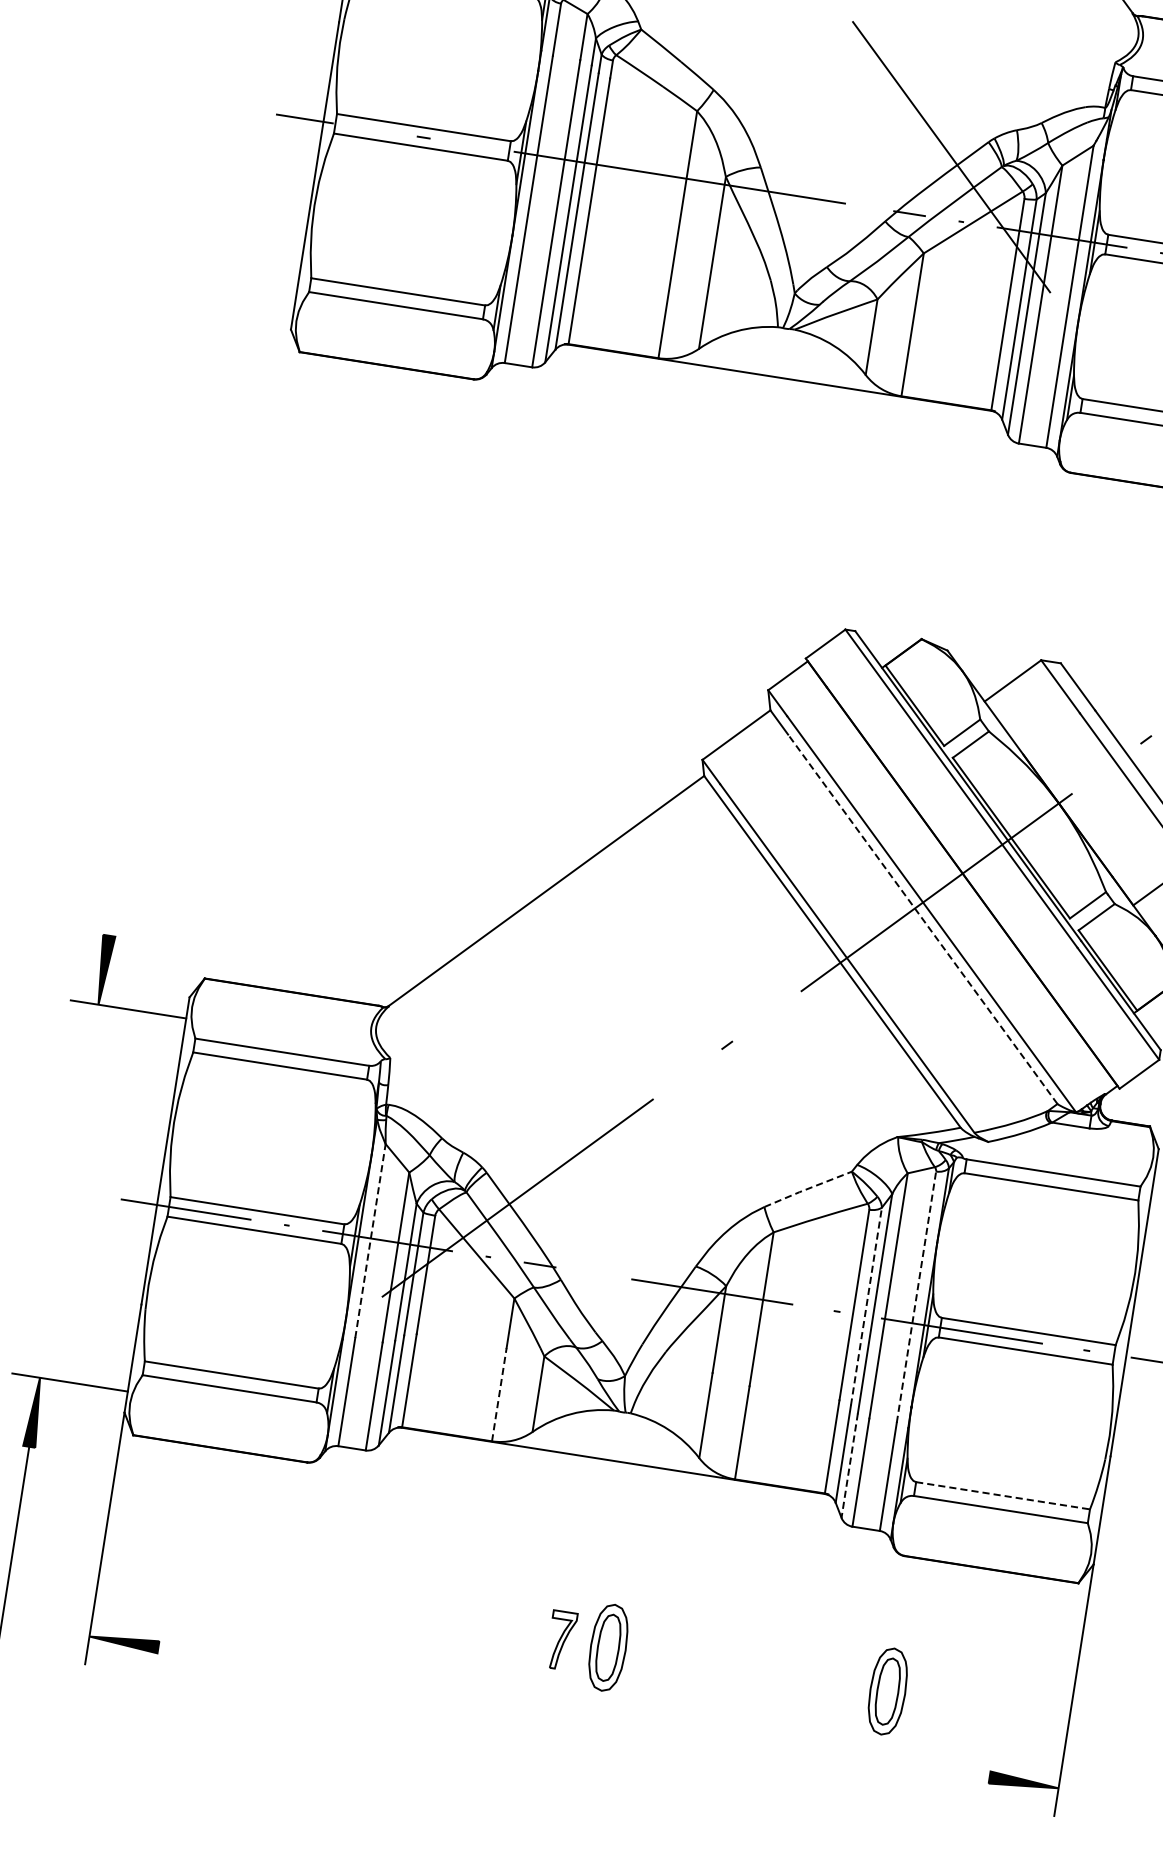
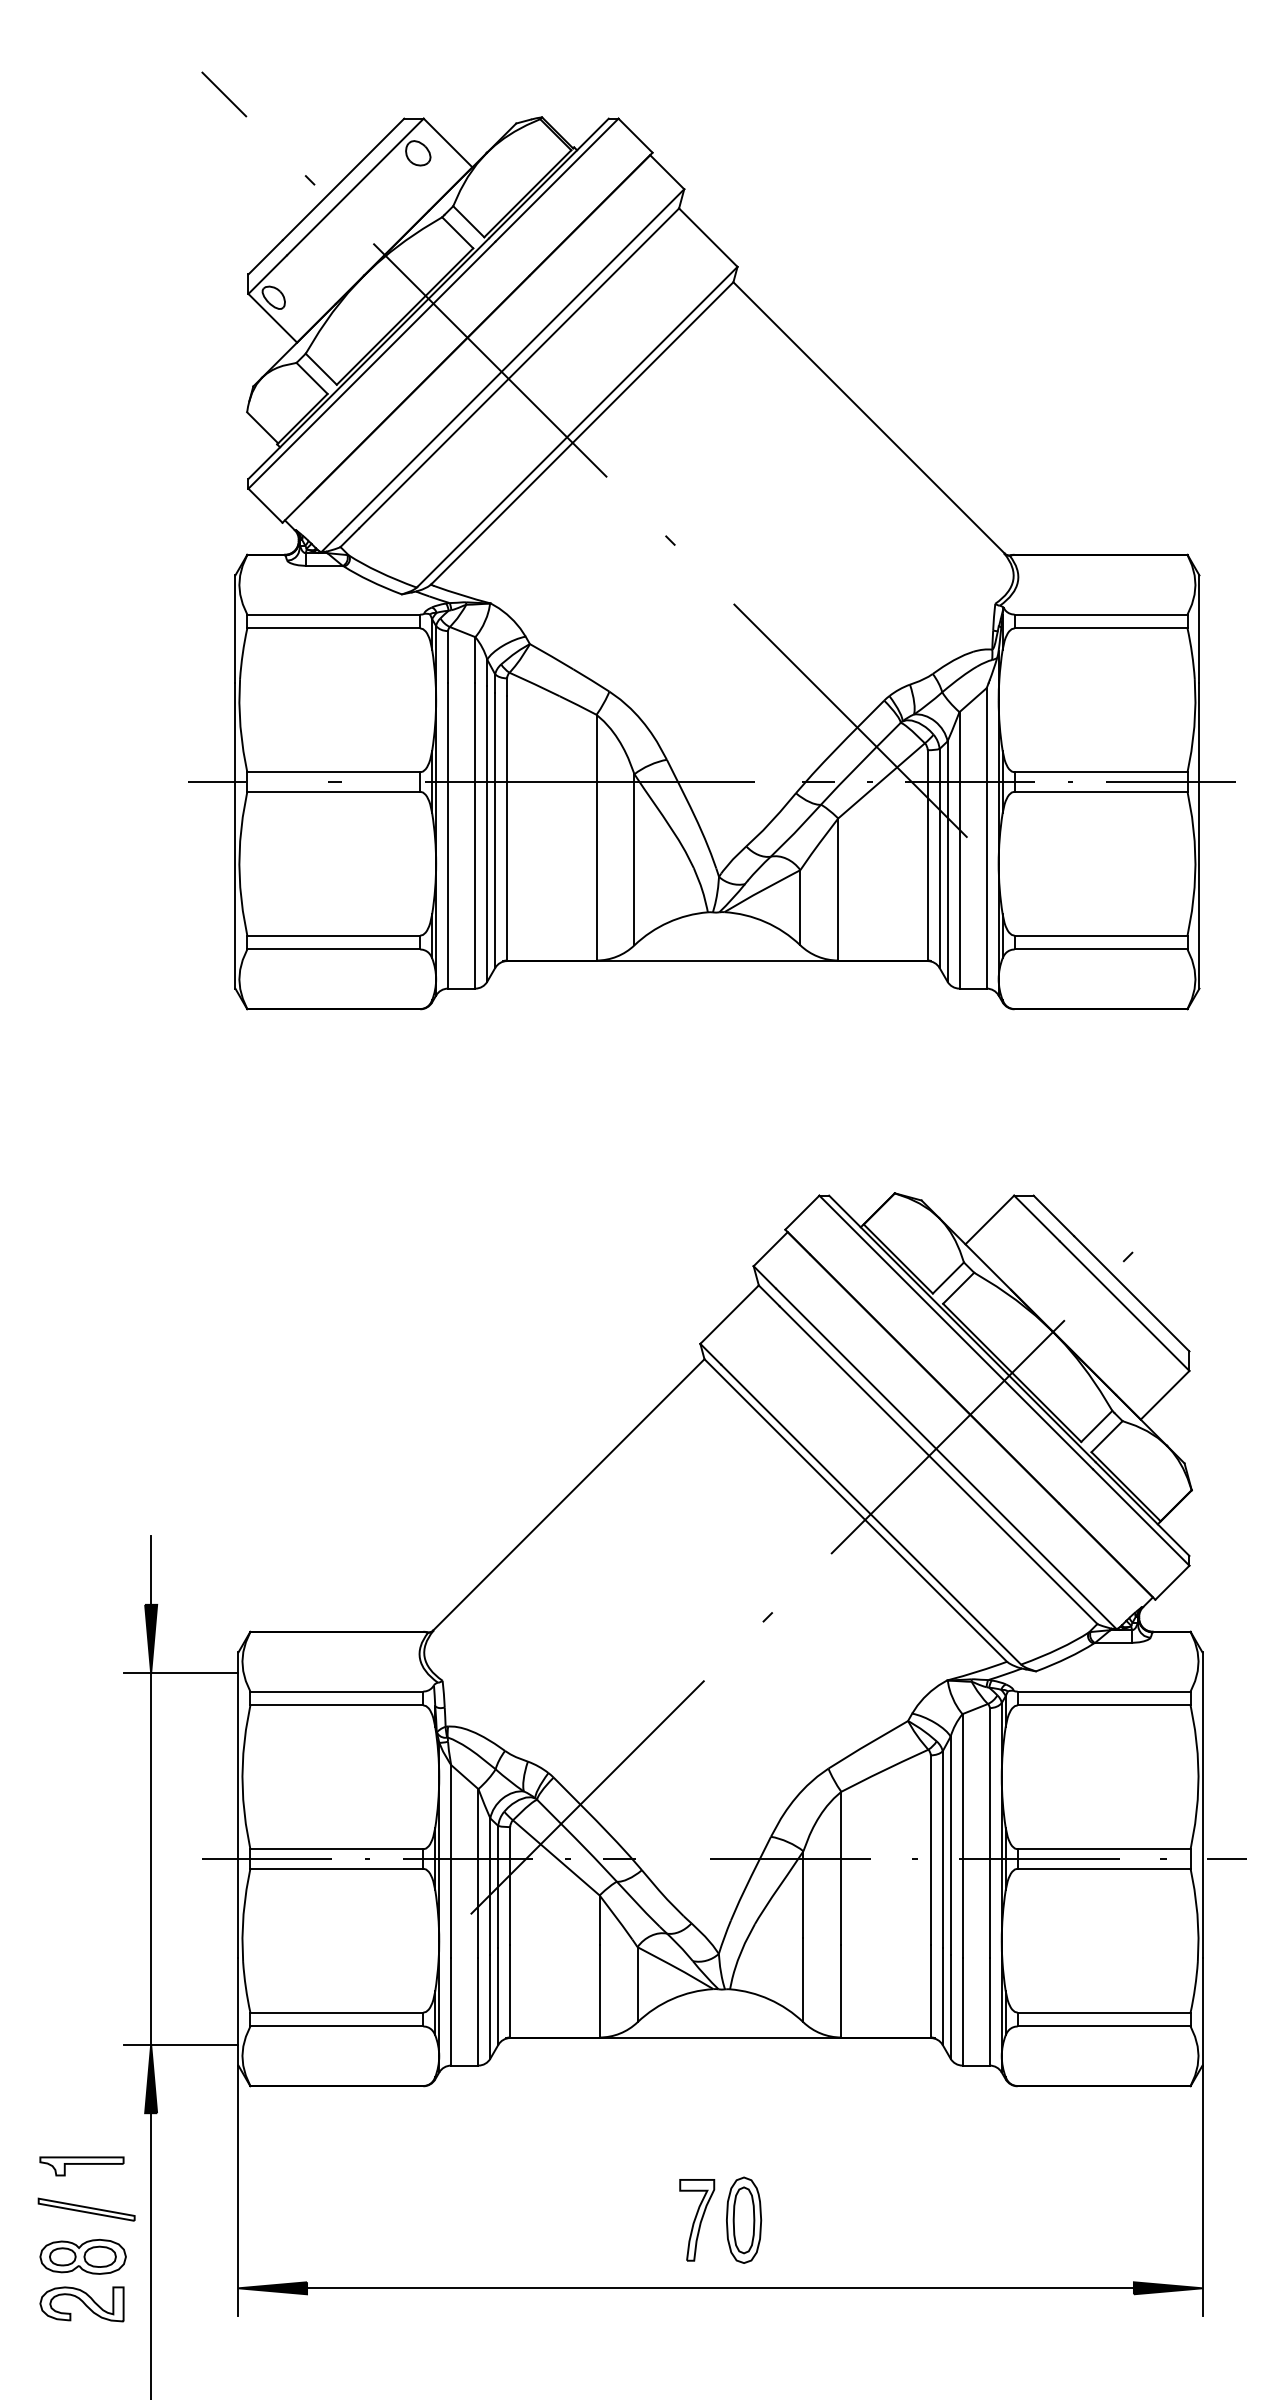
line: (115, 900) -> (151, 1569), added
line: (922, 919) -> (938, 1465), dashed -> solid
line: (807, 1188) -> (867, 1744), dashed -> solid
line: (69, 1190) -> (151, 1858), added
line: (370, 1241) -> (451, 1861), dashed -> solid
line: (916, 1297) -> (989, 1833), dashed -> solid
line: (866, 1306) -> (942, 1849), dashed -> solid
line: (499, 1394) -> (599, 1990), dashed -> solid
line: (849, 1465) -> (950, 2006), dashed -> solid
line: (1003, 1495) -> (1104, 2012), dashed -> solid
part: (561, 1640) -> (697, 2220), size x1.43
part: (888, 1690) -> (1022, 2219), removed
line: (574, 1712) -> (720, 2288), added

